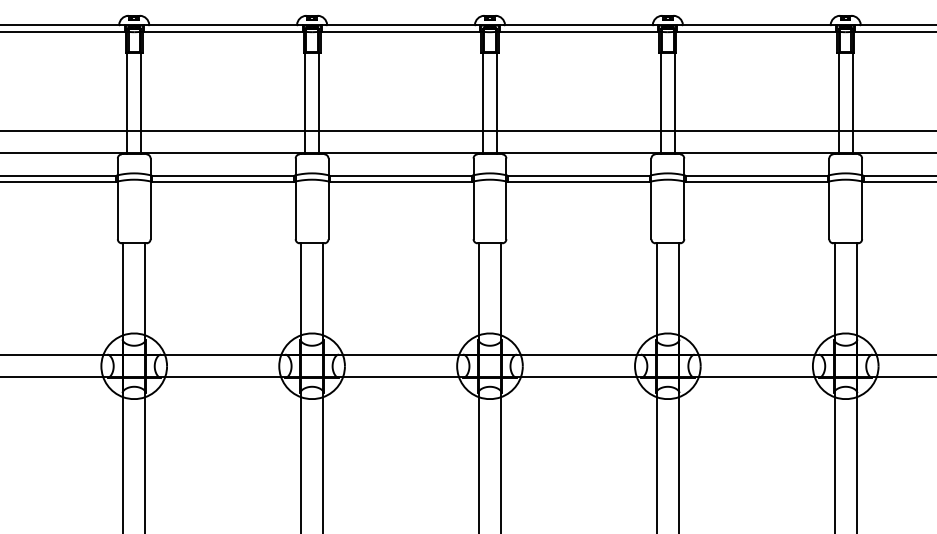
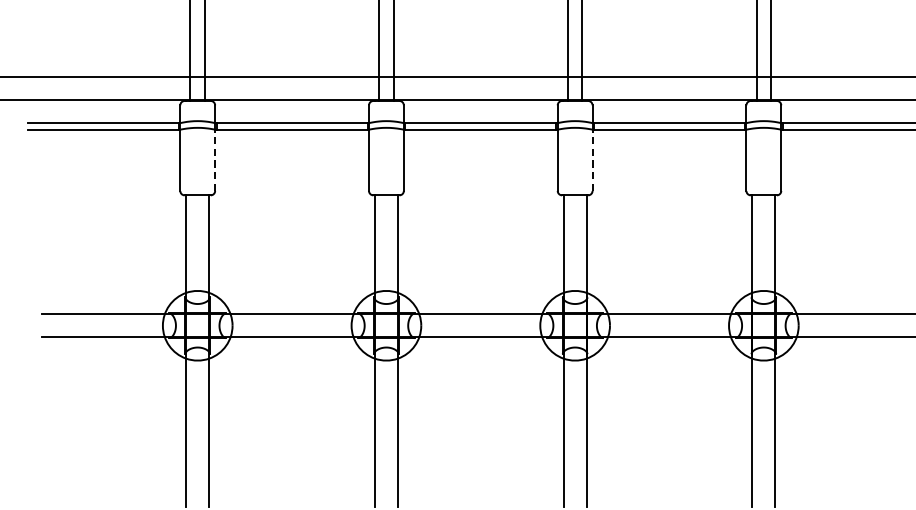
line: (150, 210) -> (214, 160), solid -> dashed
line: (506, 210) -> (592, 160), solid -> dashed

